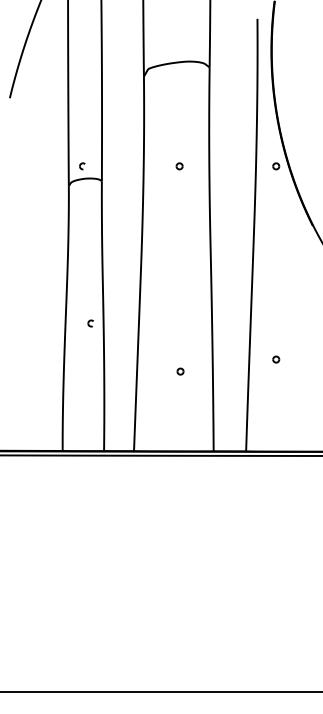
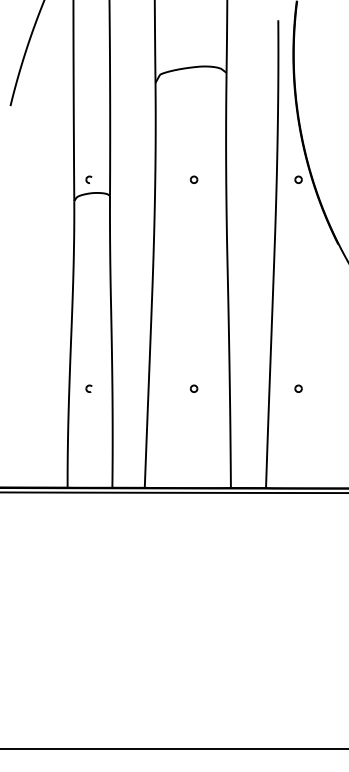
part: (90, 323) -> (88, 388), moved
part: (179, 371) -> (193, 388), moved

